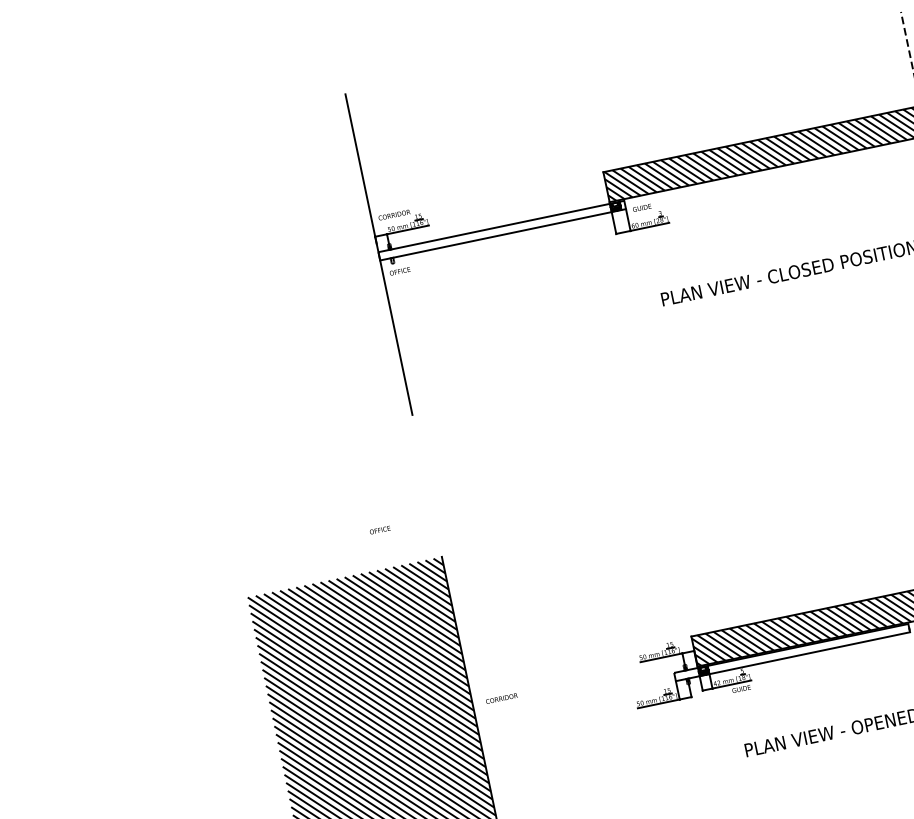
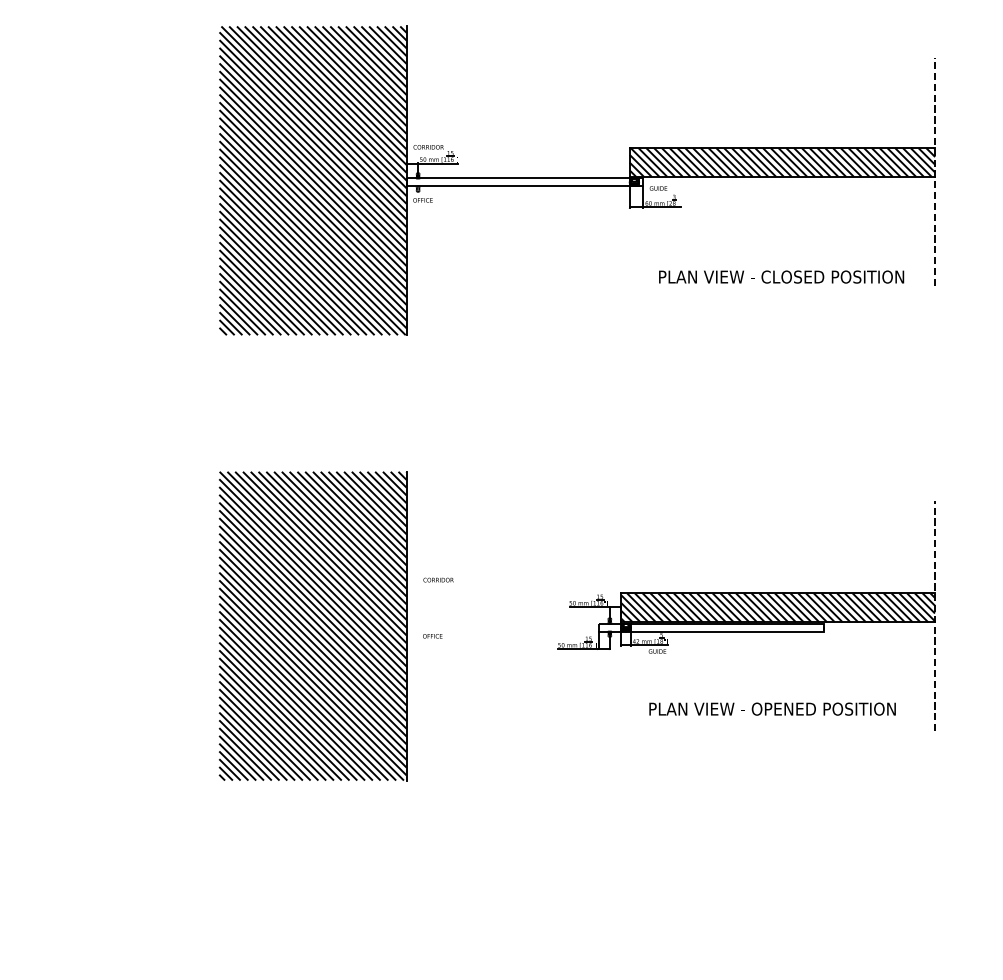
hatch: (280, 274) -> (312, 180), added
text: (379, 530) -> (432, 636), moved
text: (501, 697) -> (438, 579), moved

